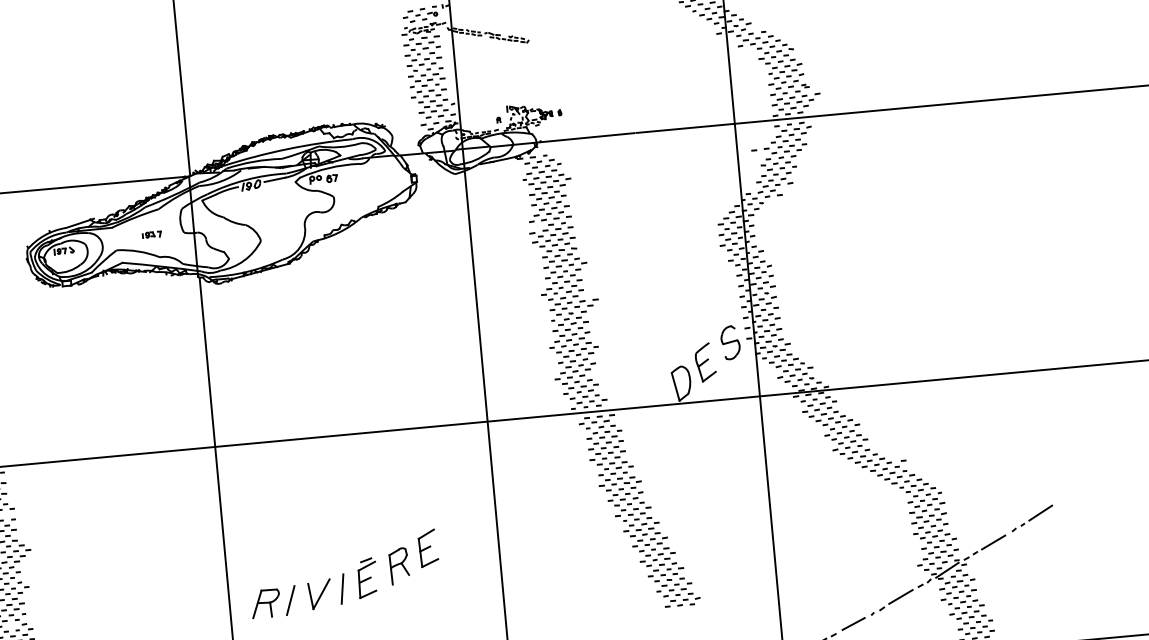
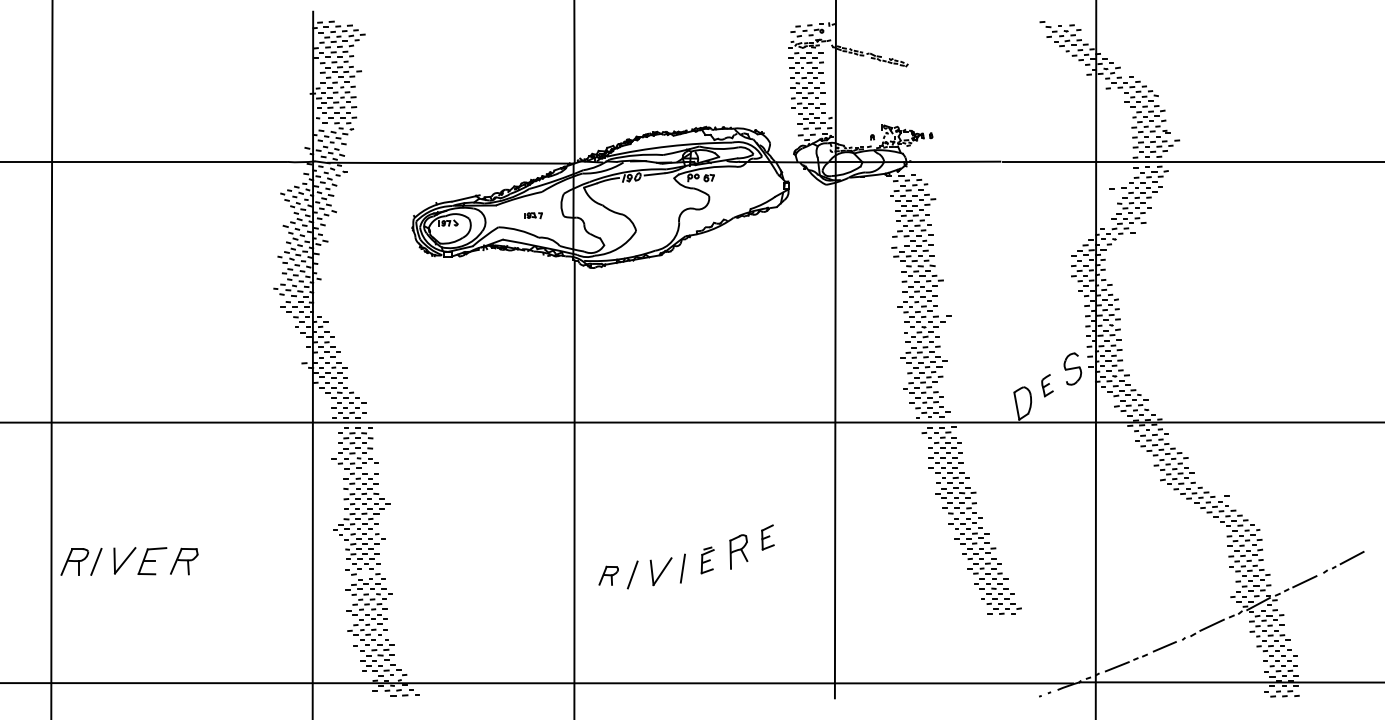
part: (705, 362) -> (1047, 385), size x0.6
part: (427, 548) -> (767, 537), size x0.7
part: (367, 578) -> (707, 560), size x0.7
part: (265, 603) -> (608, 575), size x0.7

